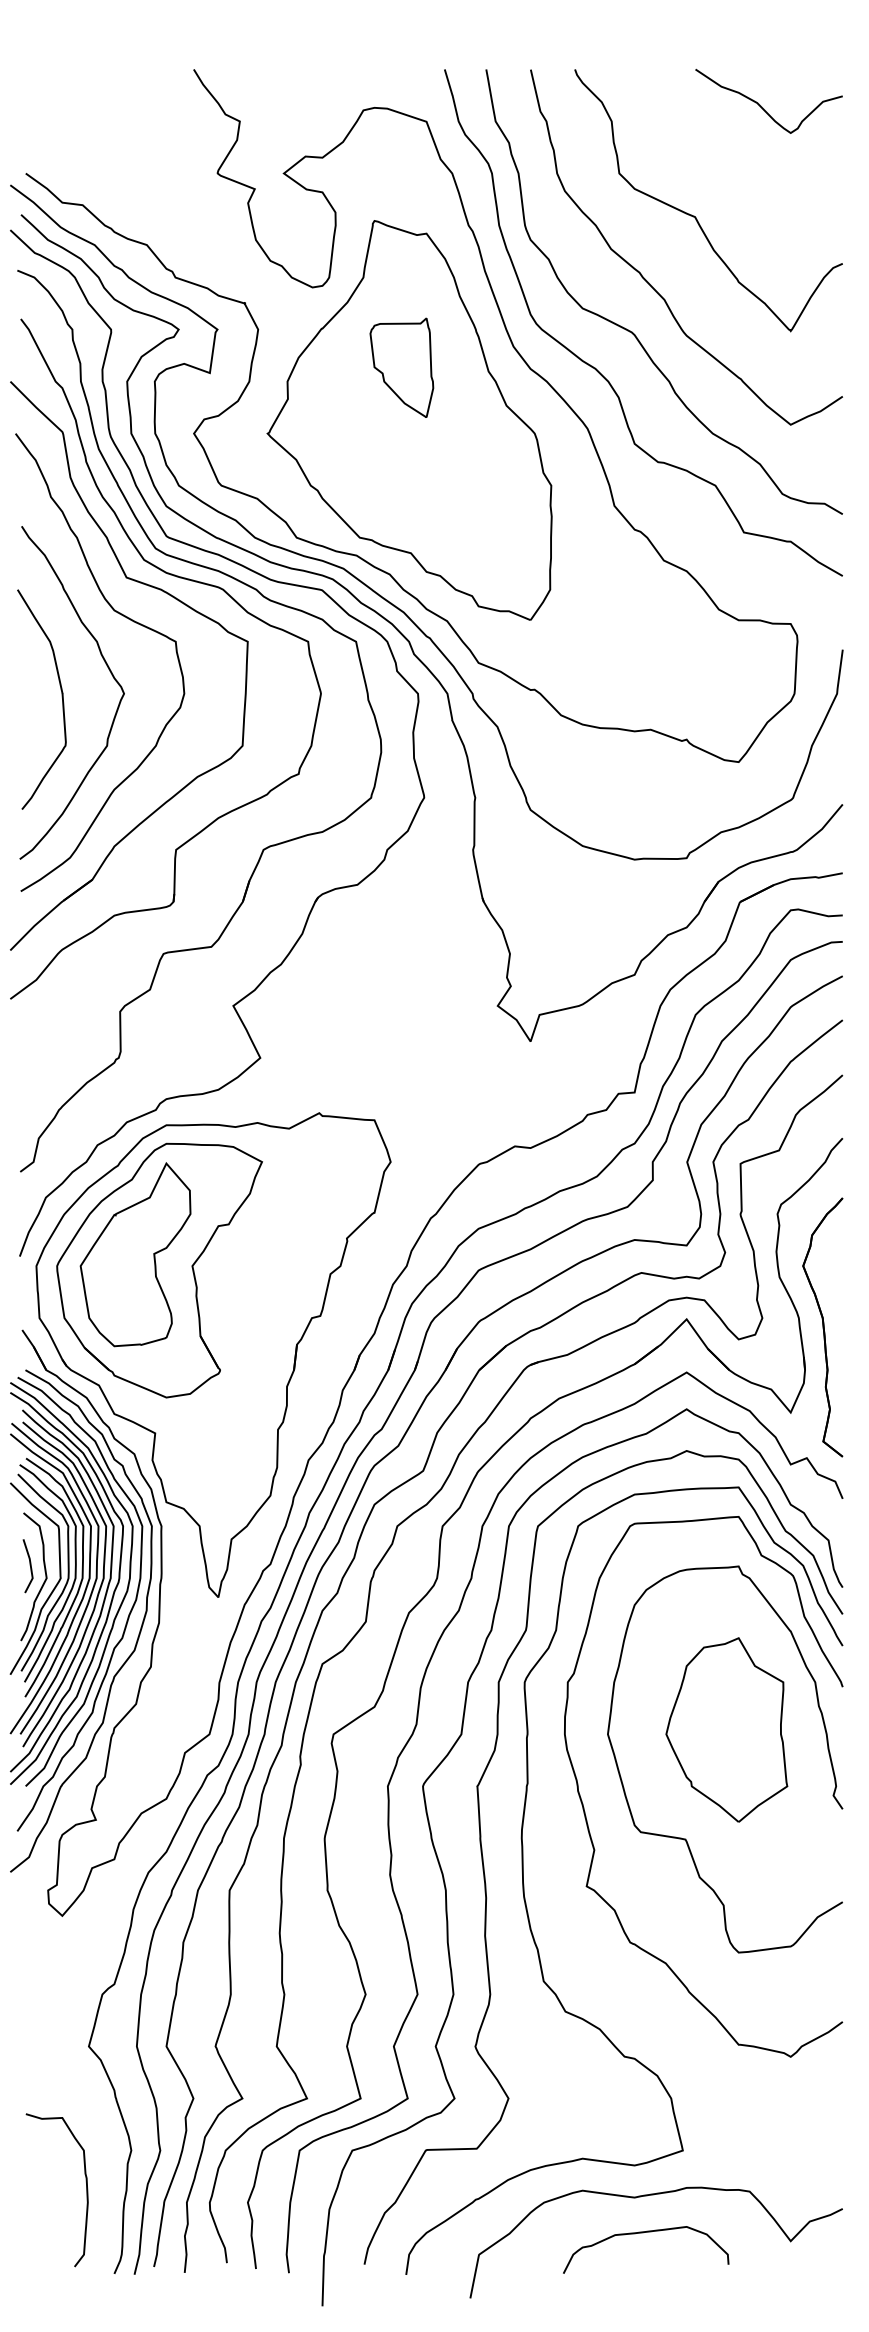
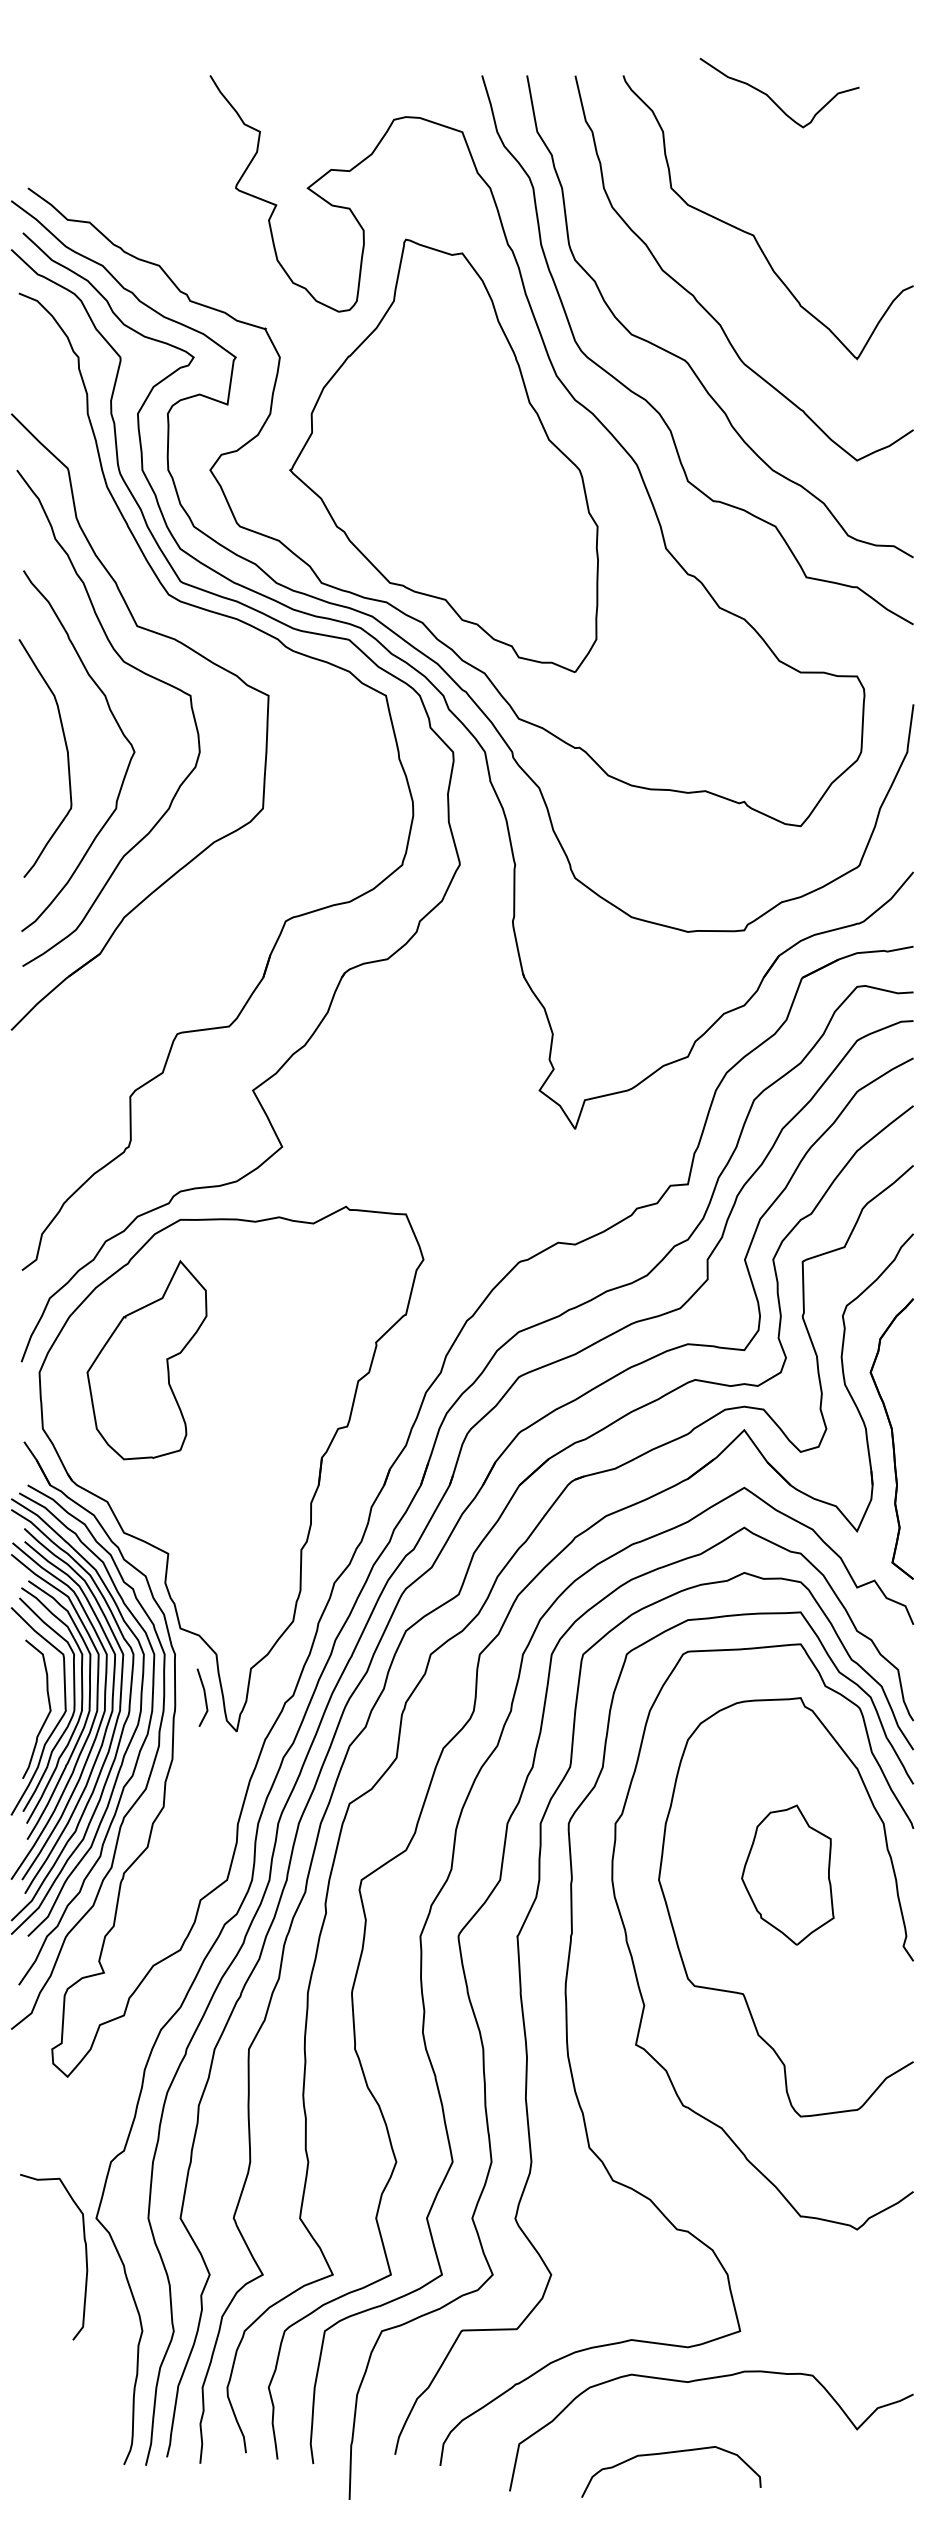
curve: (762, 107) -> (772, 99), moved
part: (401, 367) -> (435, 398), removed
part: (184, 579) -> (200, 628), removed
part: (160, 1270) -> (173, 1377), removed
line: (29, 1565) -> (204, 1697), moved
part: (726, 1729) -> (787, 1874), size x0.7
curve: (86, 2189) -> (85, 2256), moved
curve: (646, 2232) -> (671, 2453), moved

